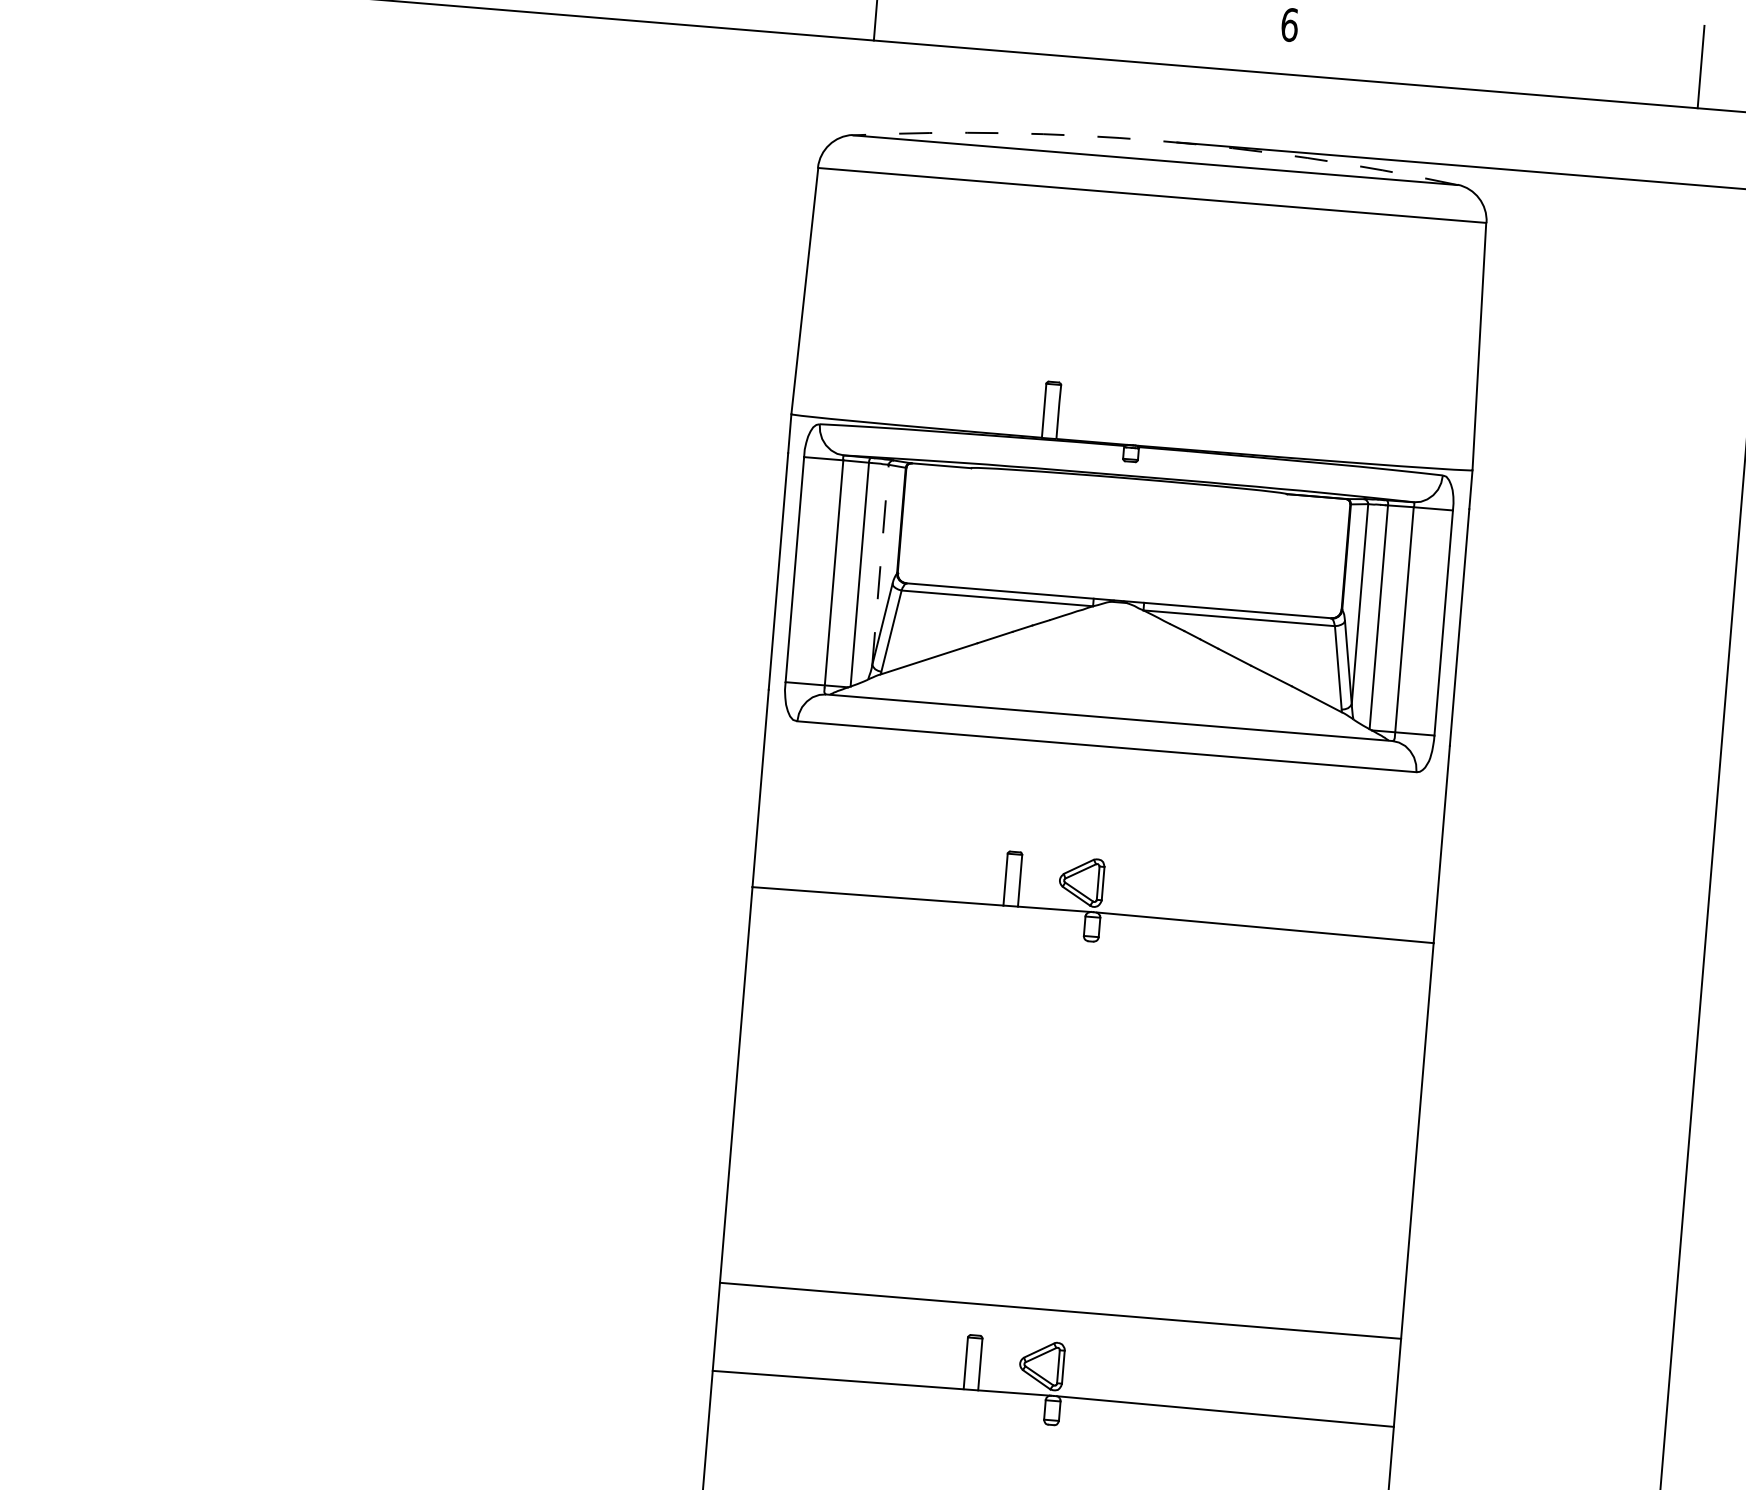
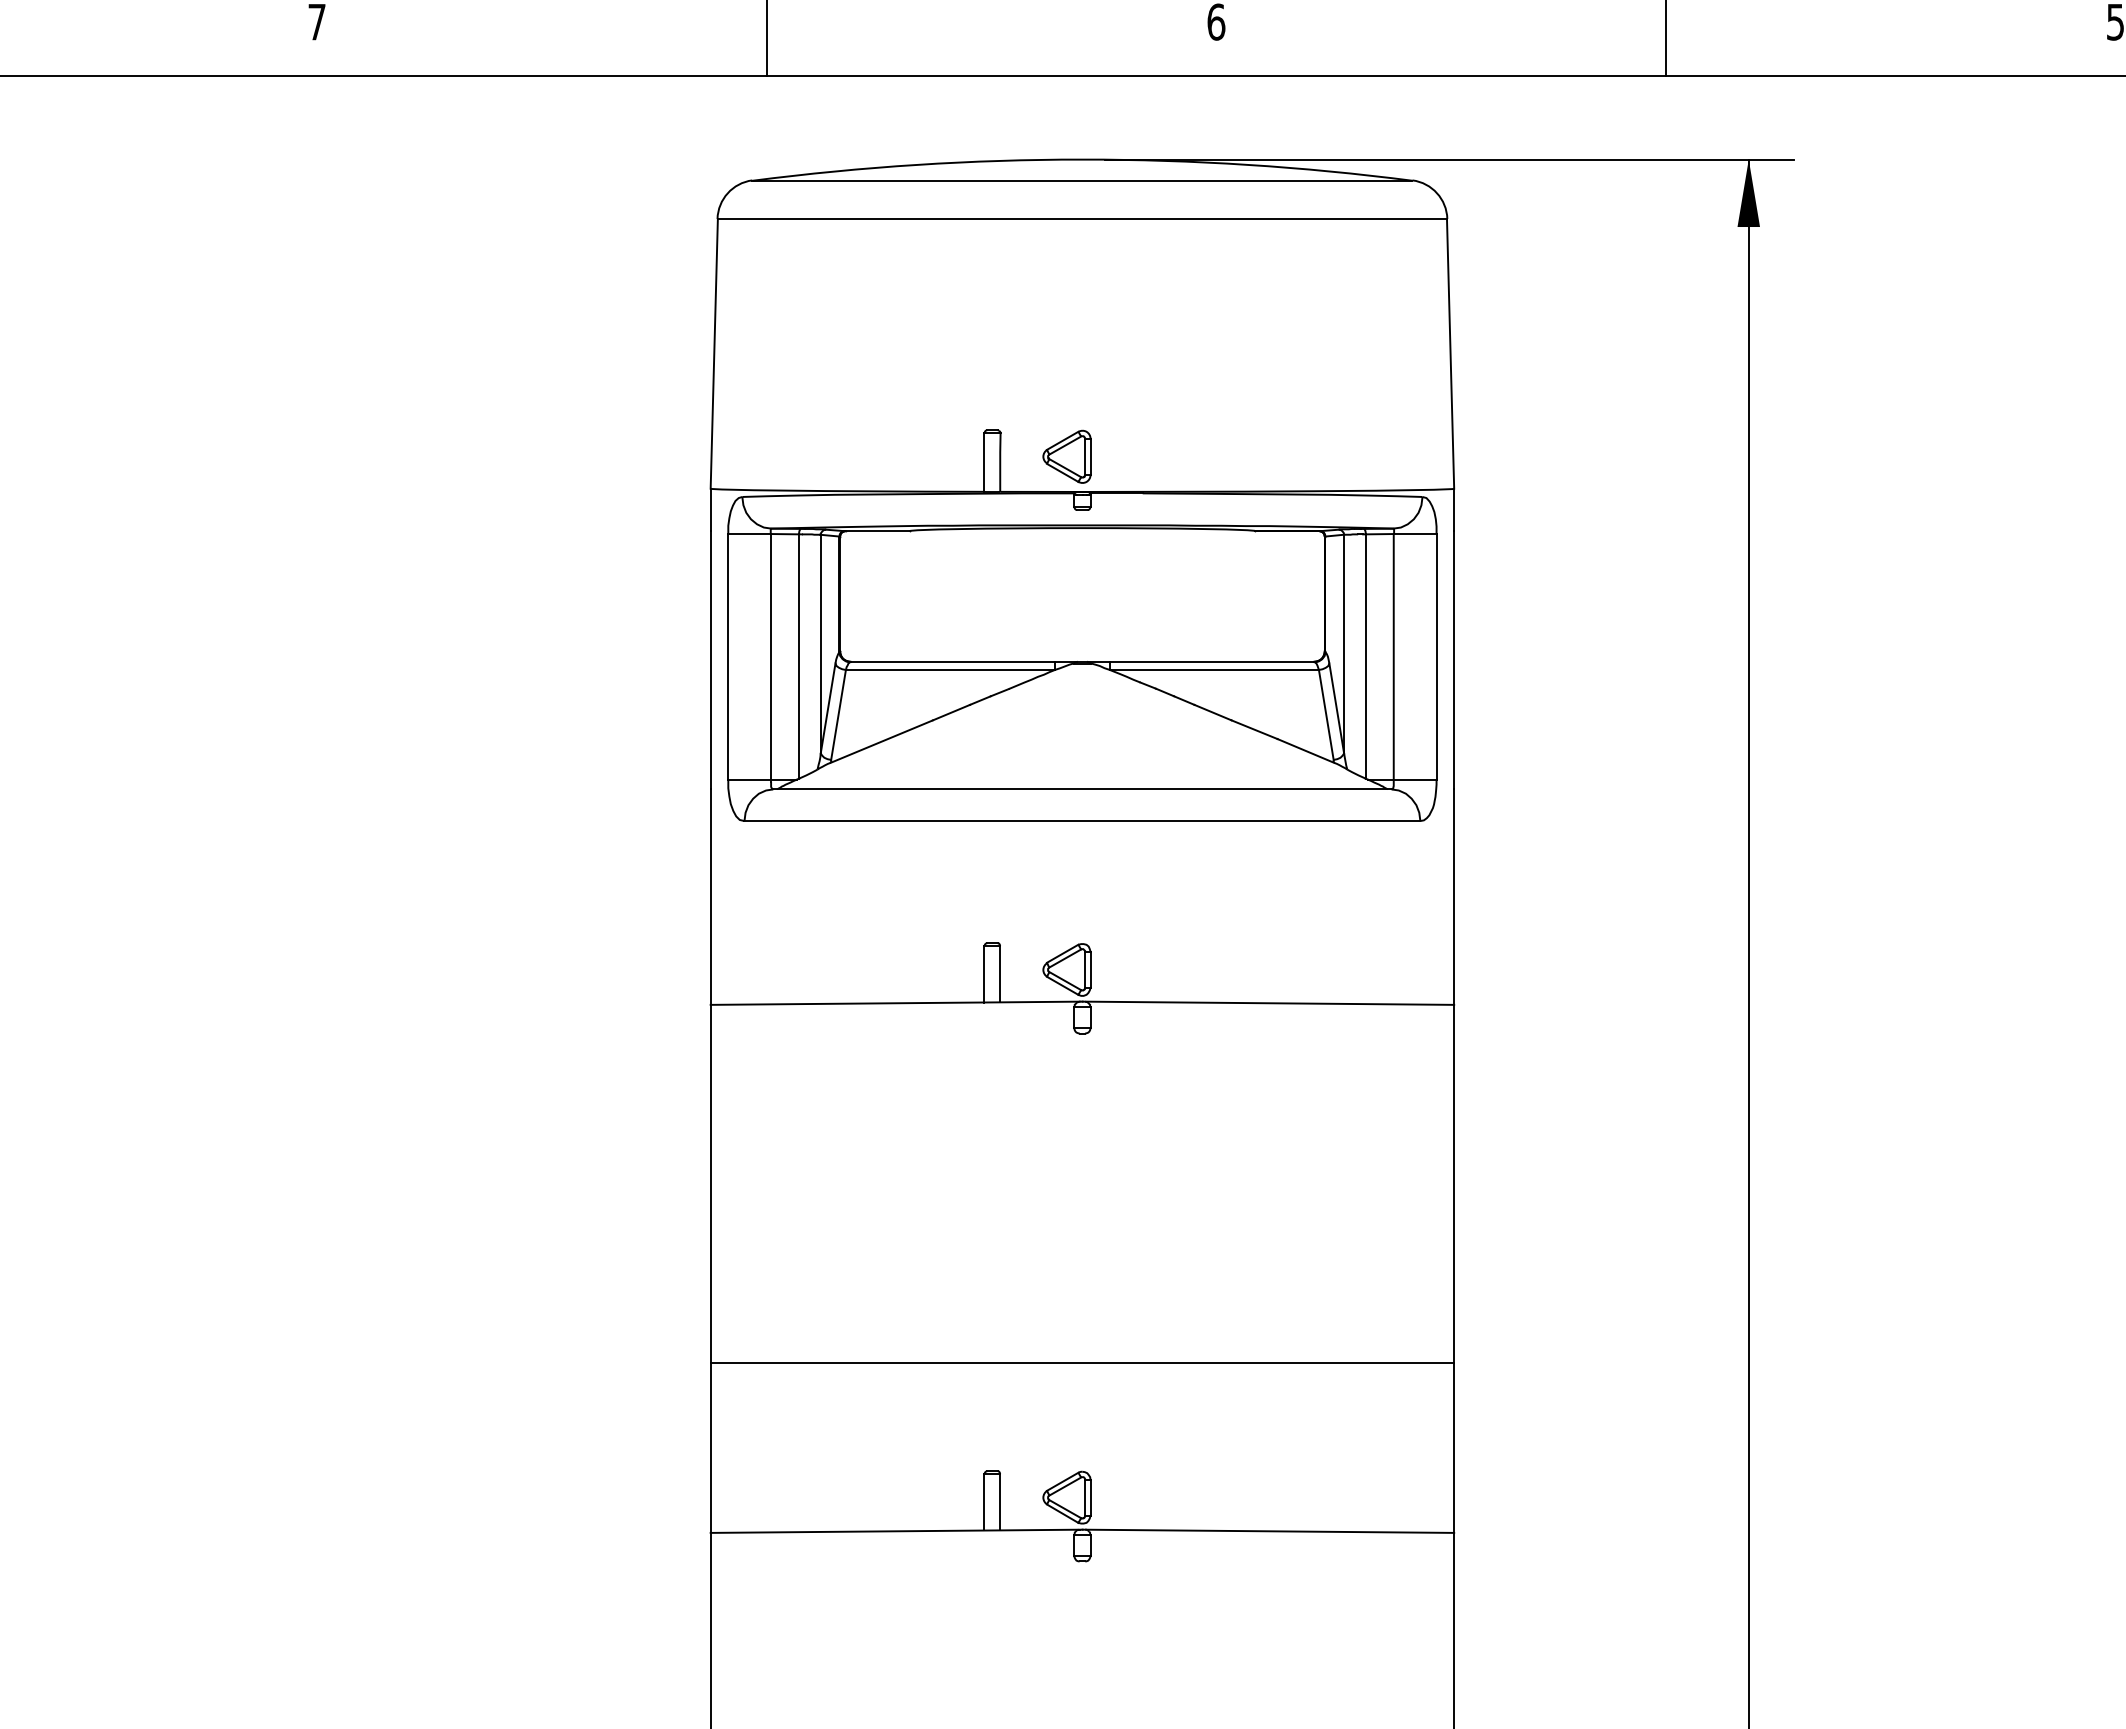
arc: (1156, 140) -> (1082, 159), dashed -> solid
part: (1119, 411) -> (1066, 456), added
line: (880, 564) -> (820, 643), dashed -> solid
line: (1060, 1310) -> (1082, 1362), moved

